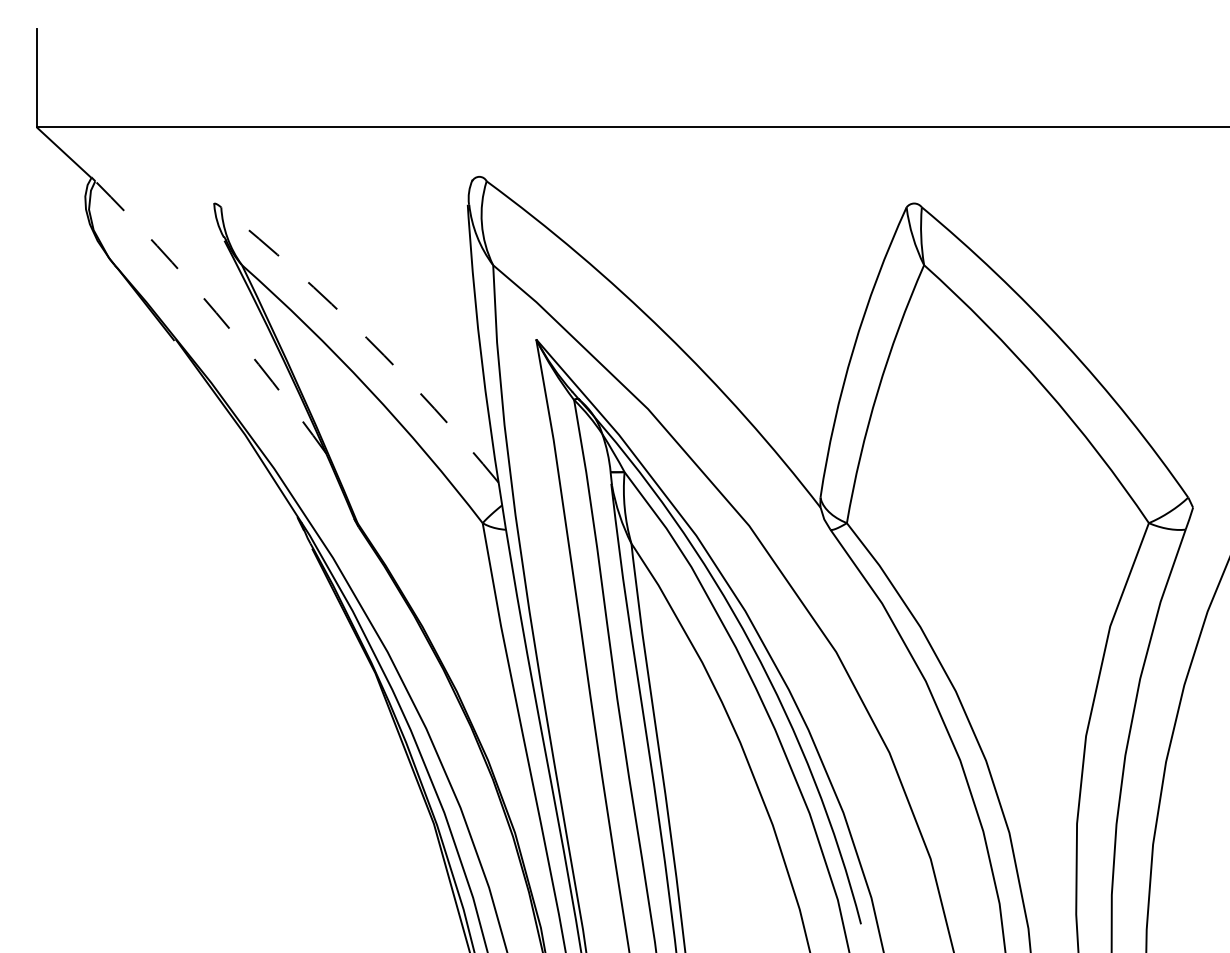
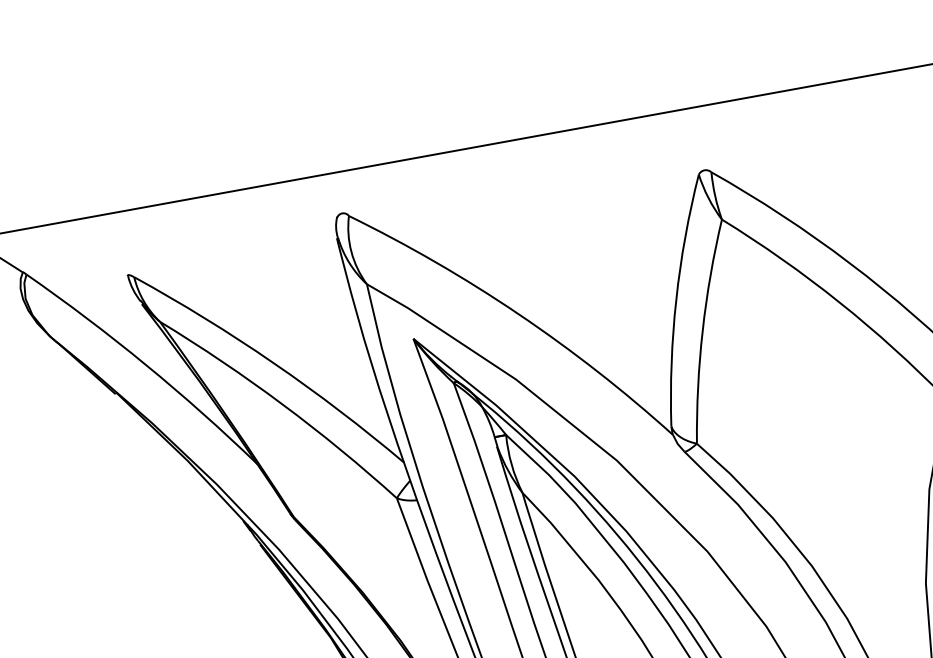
arc: (216, 312) -> (146, 364), dashed -> solid
arc: (366, 338) -> (273, 363), dashed -> solid

